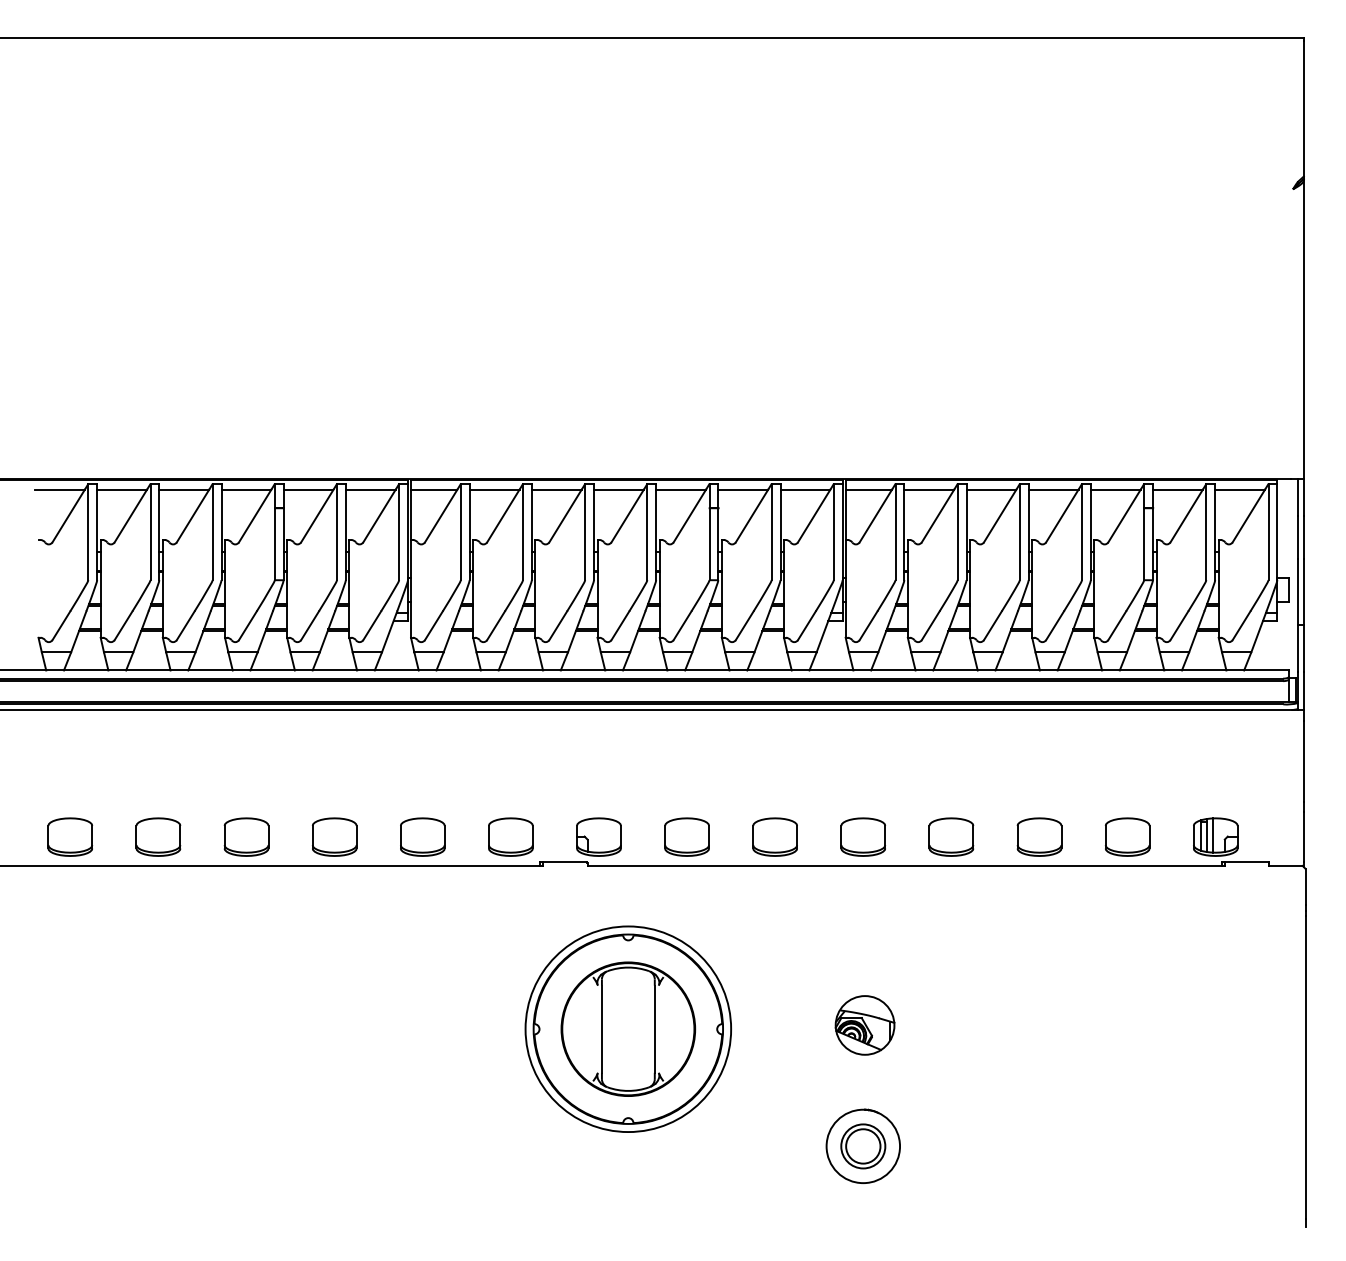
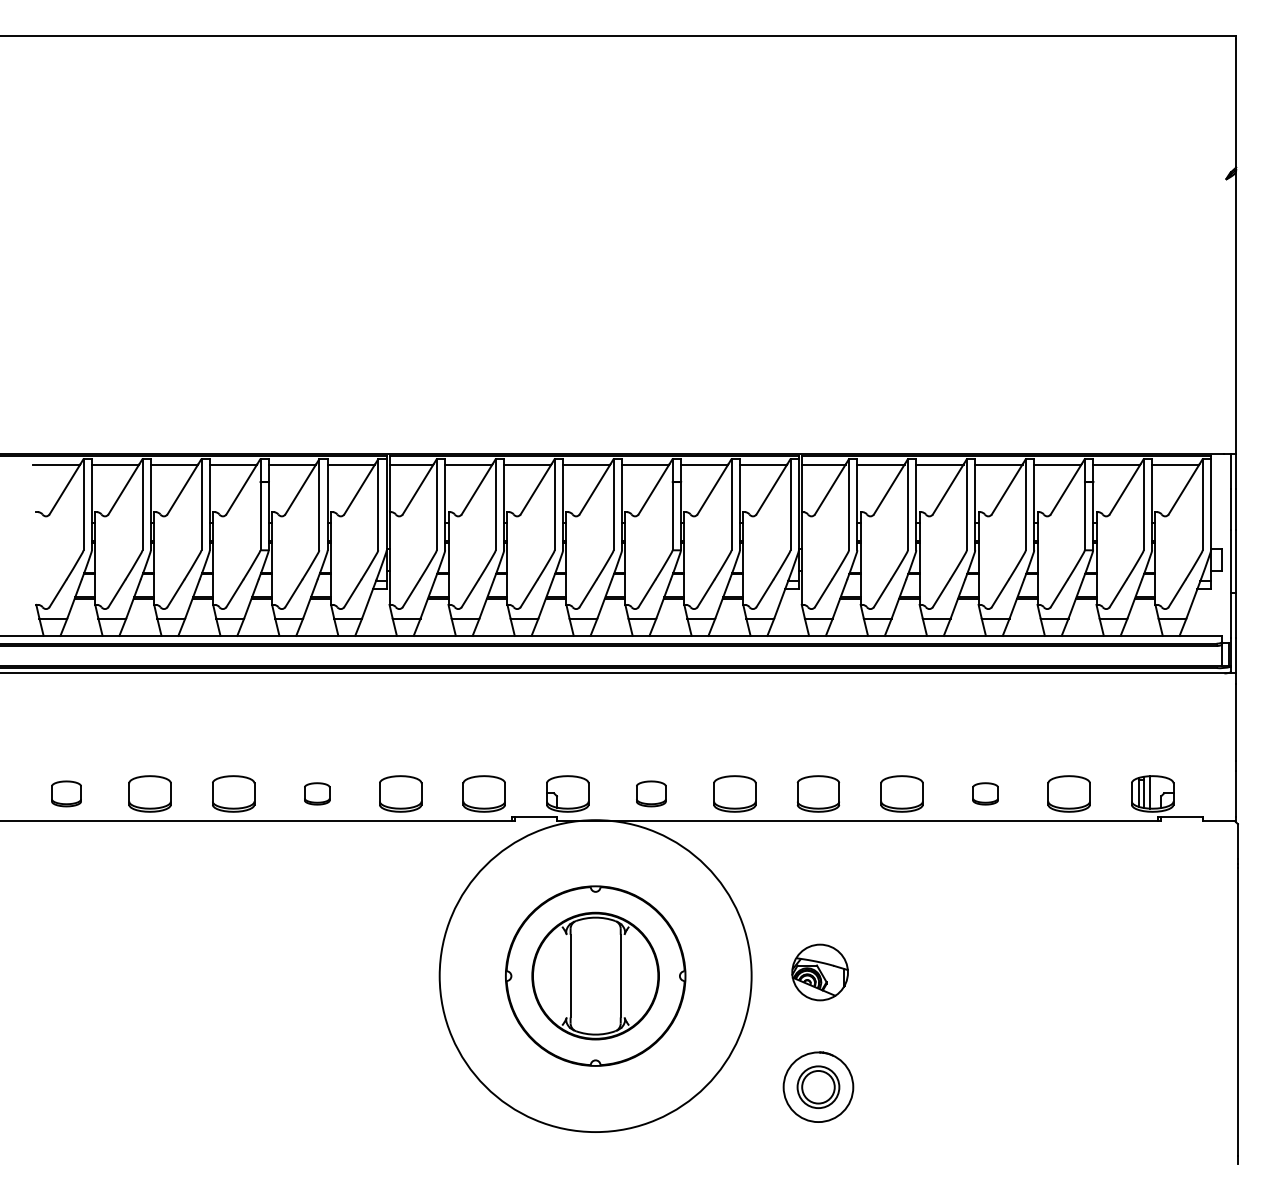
part: (70, 836) -> (66, 793), size x0.7
part: (334, 836) -> (317, 793), size x0.6
part: (686, 836) -> (650, 793), size x0.7
part: (1039, 836) -> (985, 793), size x0.6
circle: (628, 1029) -> (595, 976), size x1.6

